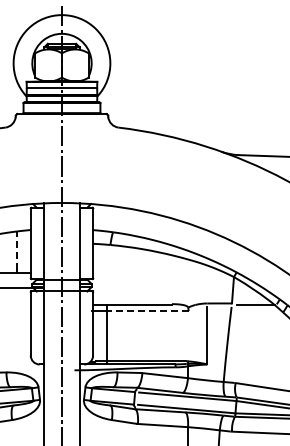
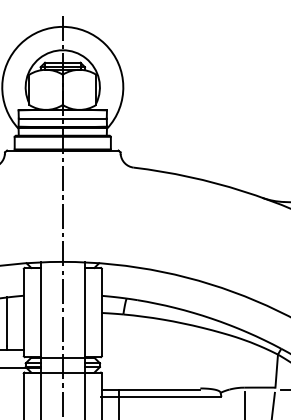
line: (17, 250) -> (7, 321), dashed -> solid
line: (147, 310) -> (169, 396), dashed -> solid

